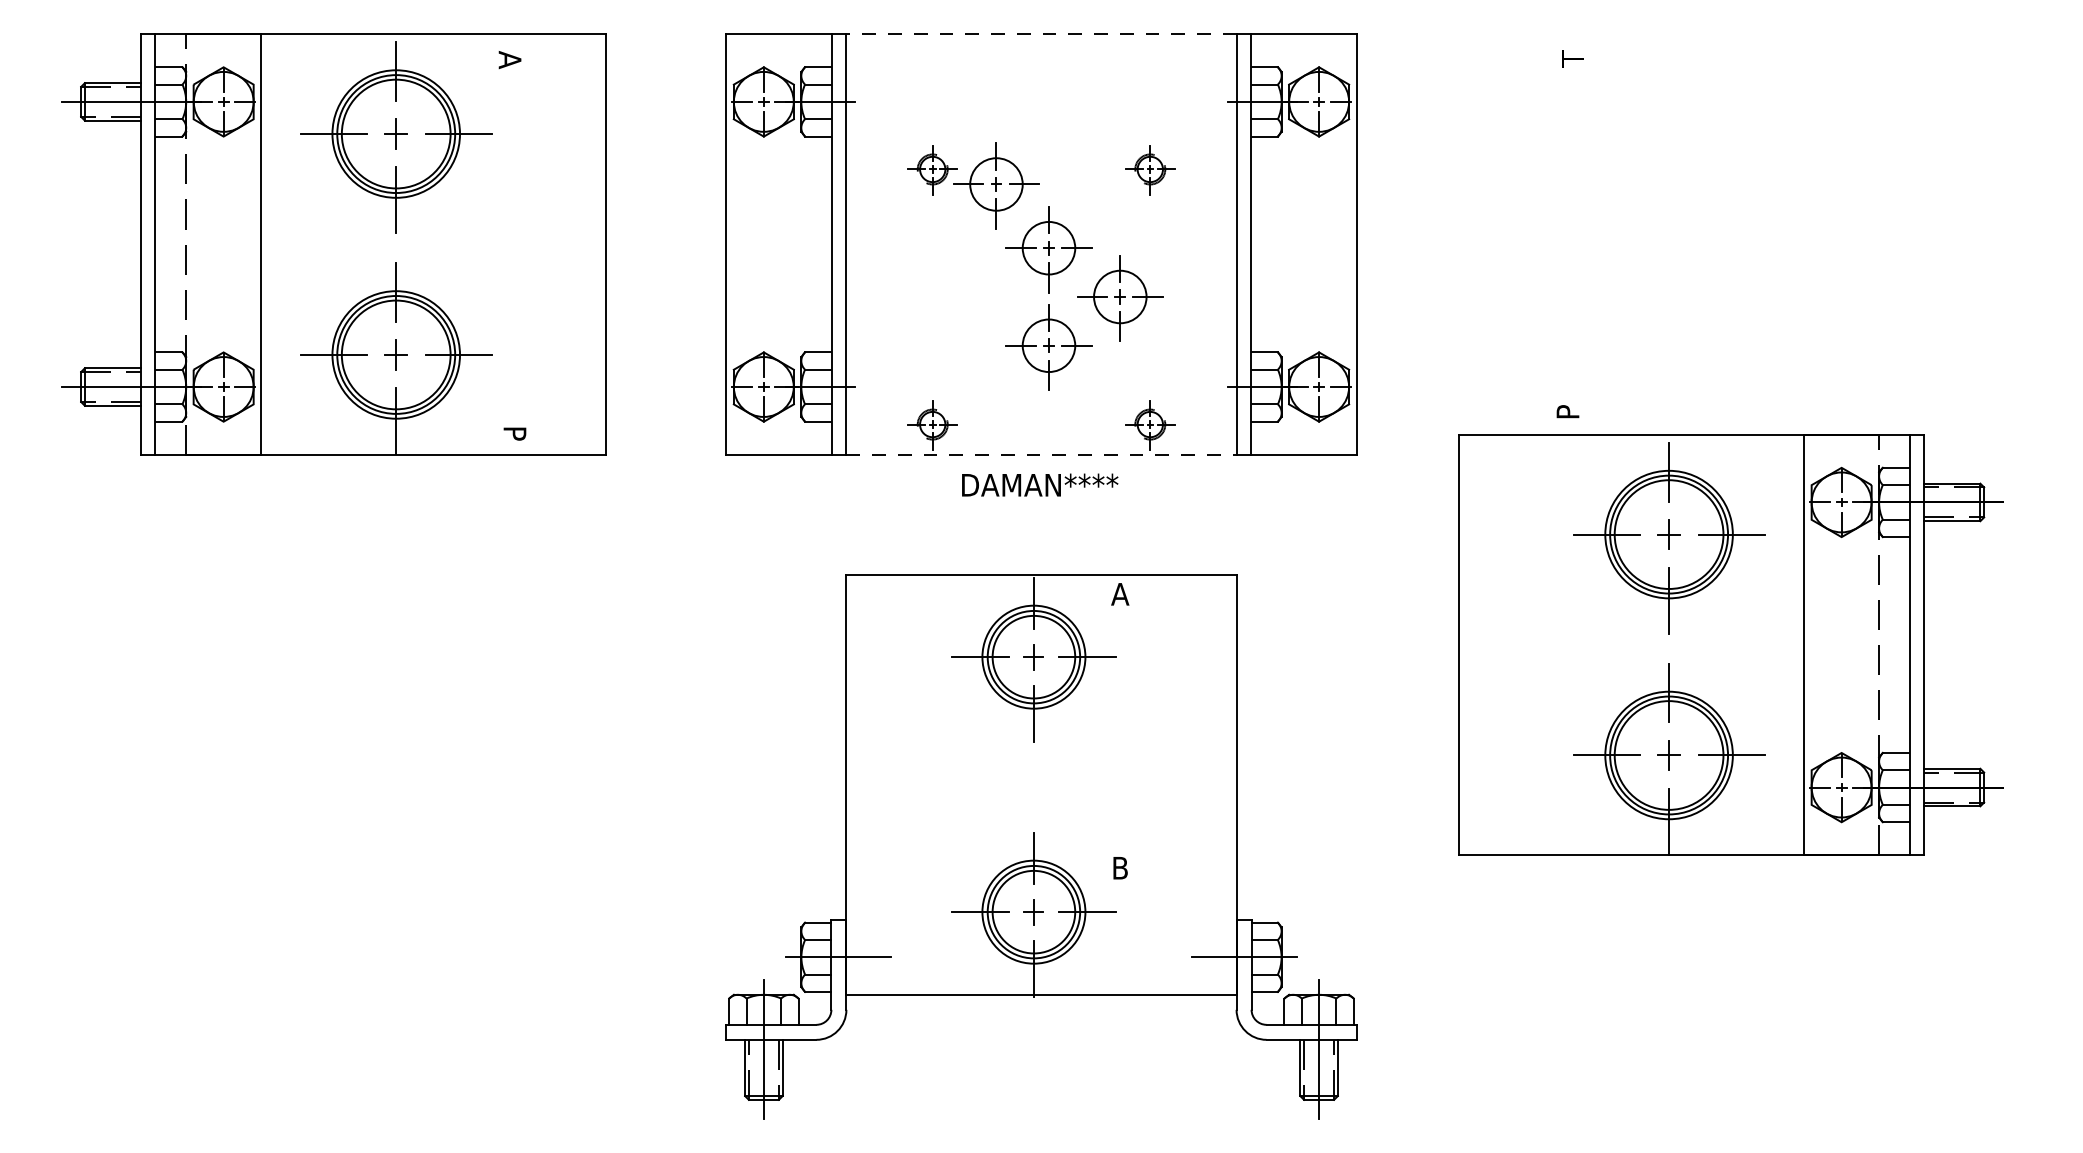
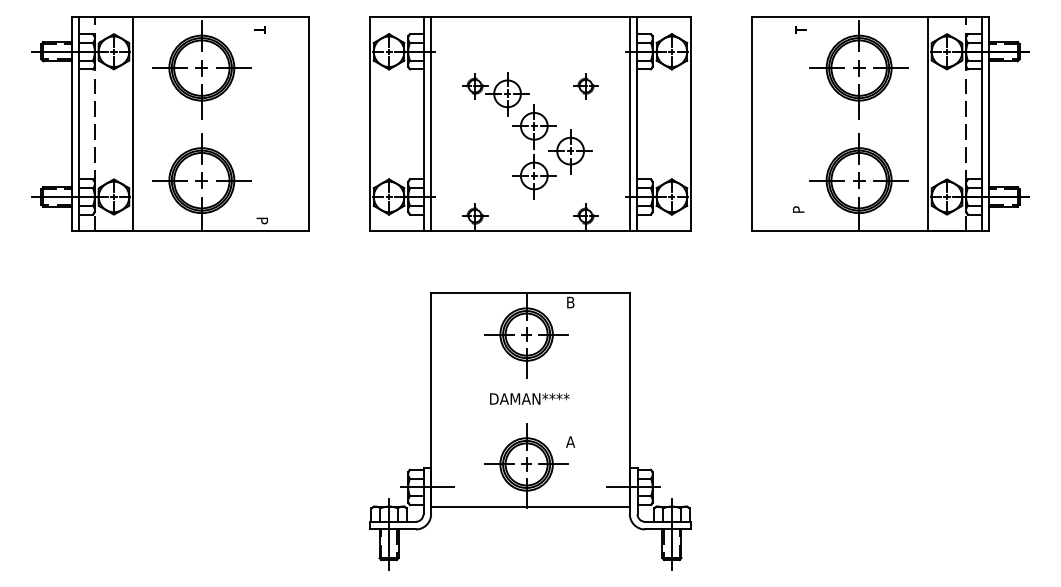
line: (1041, 34) -> (530, 17), dashed -> solid
text: (509, 58) -> (259, 29), A -> T
line: (1041, 454) -> (530, 231), dashed -> solid
text: (1039, 484) -> (529, 398), moved
text: (1120, 594) -> (570, 302), A -> B
part: (1730, 643) -> (890, 123), moved
text: (1120, 867) -> (570, 441), B -> A

